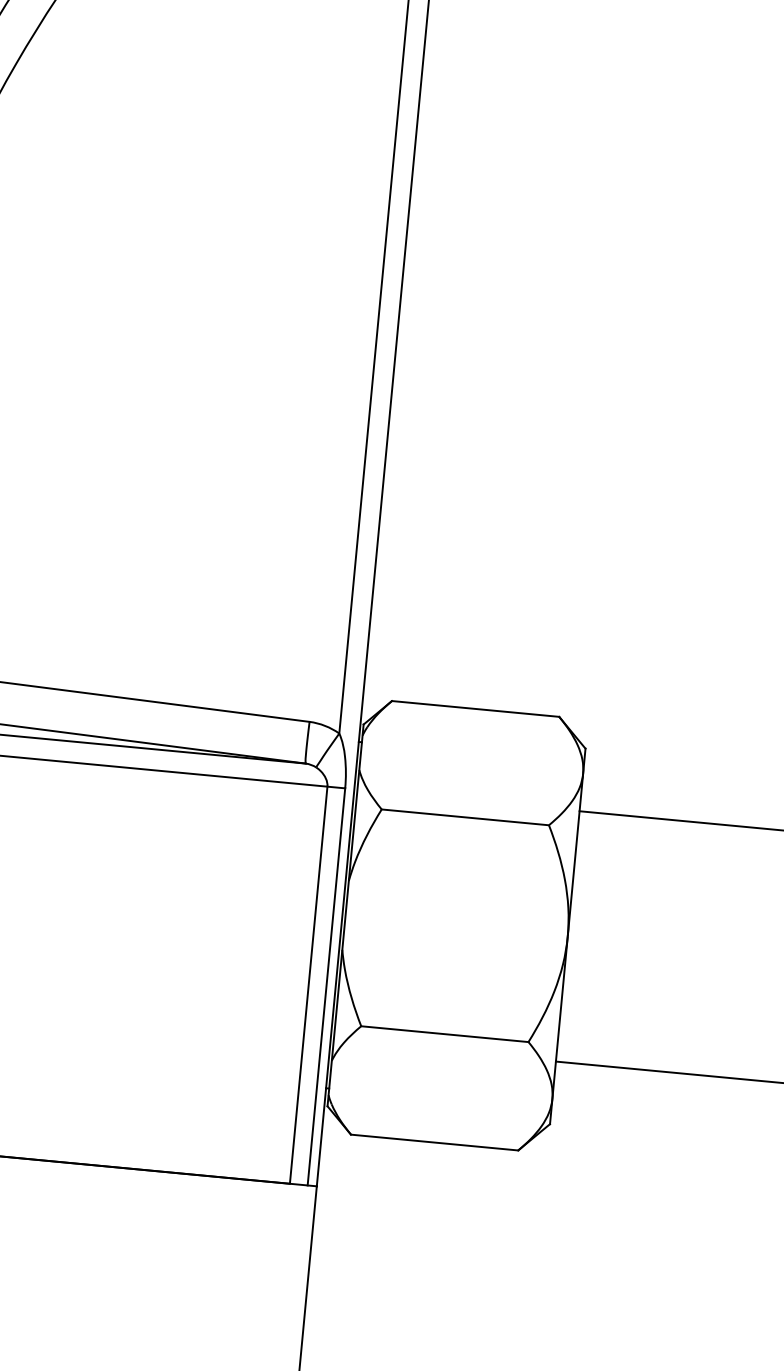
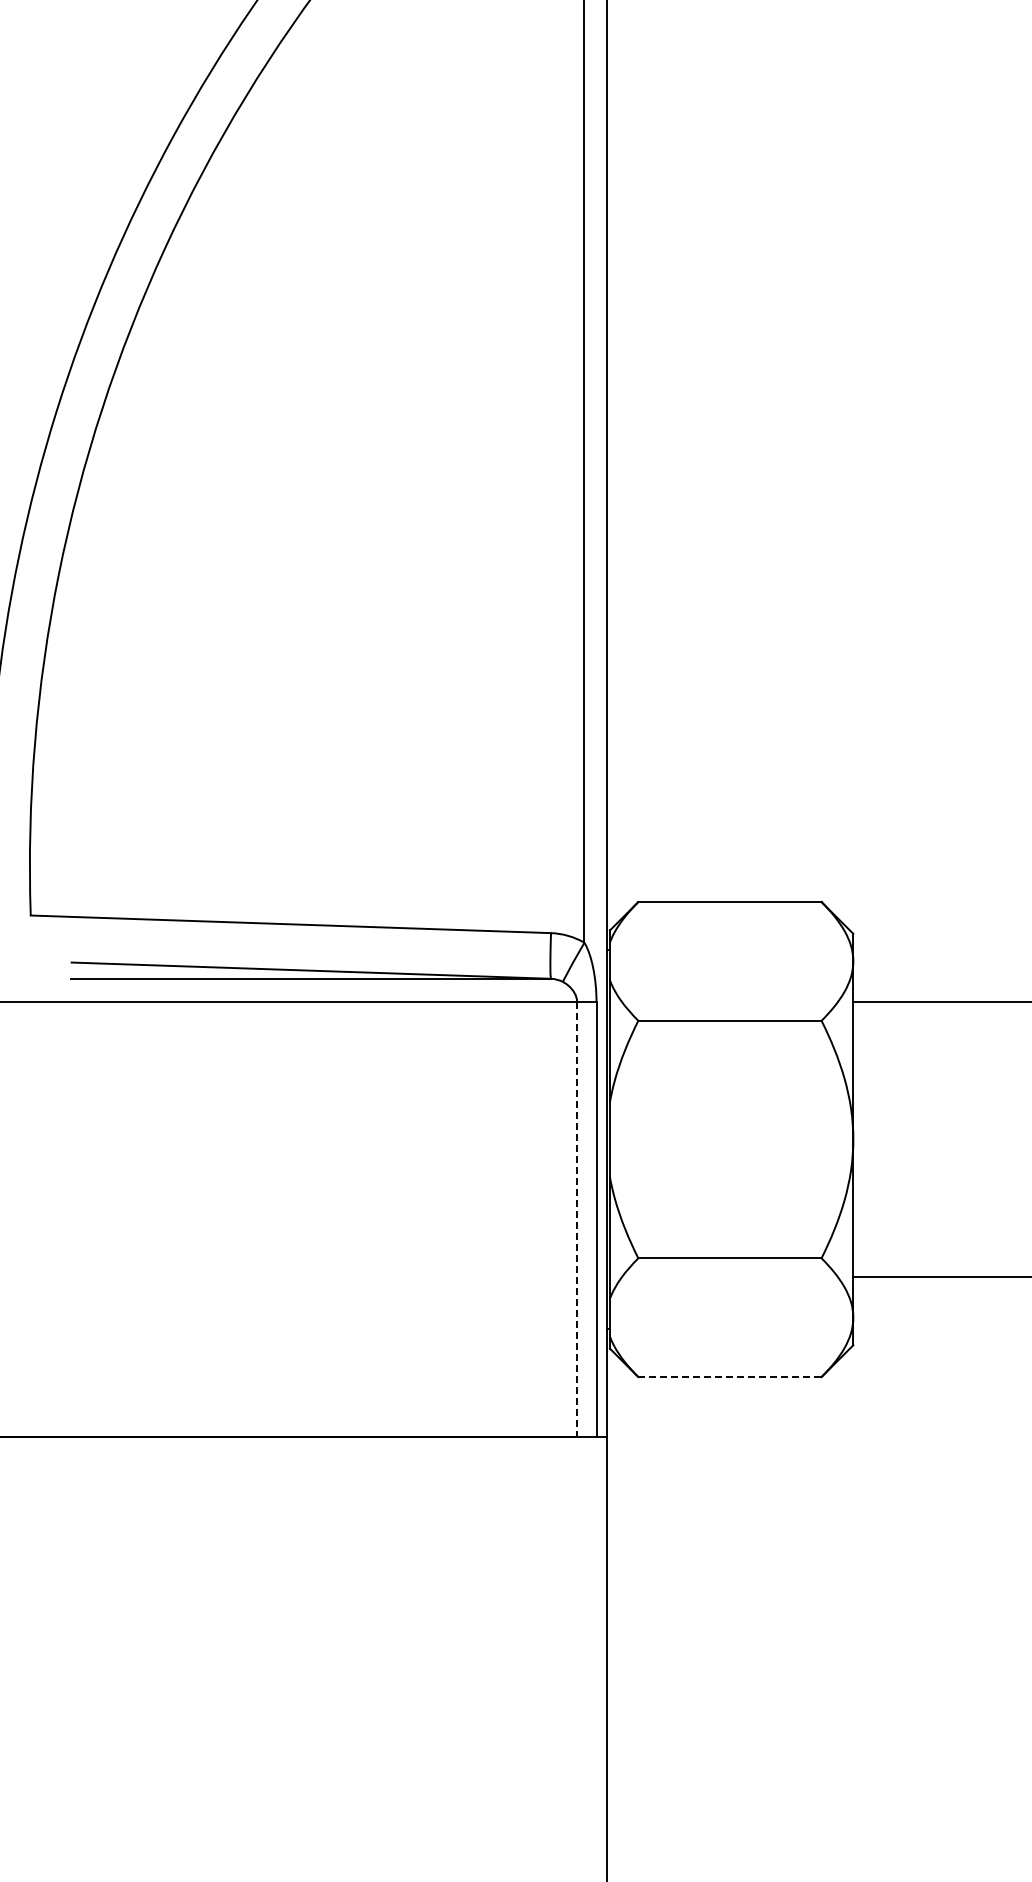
line: (309, 985) -> (577, 1219), solid -> dashed
line: (434, 1142) -> (729, 1377), solid -> dashed

